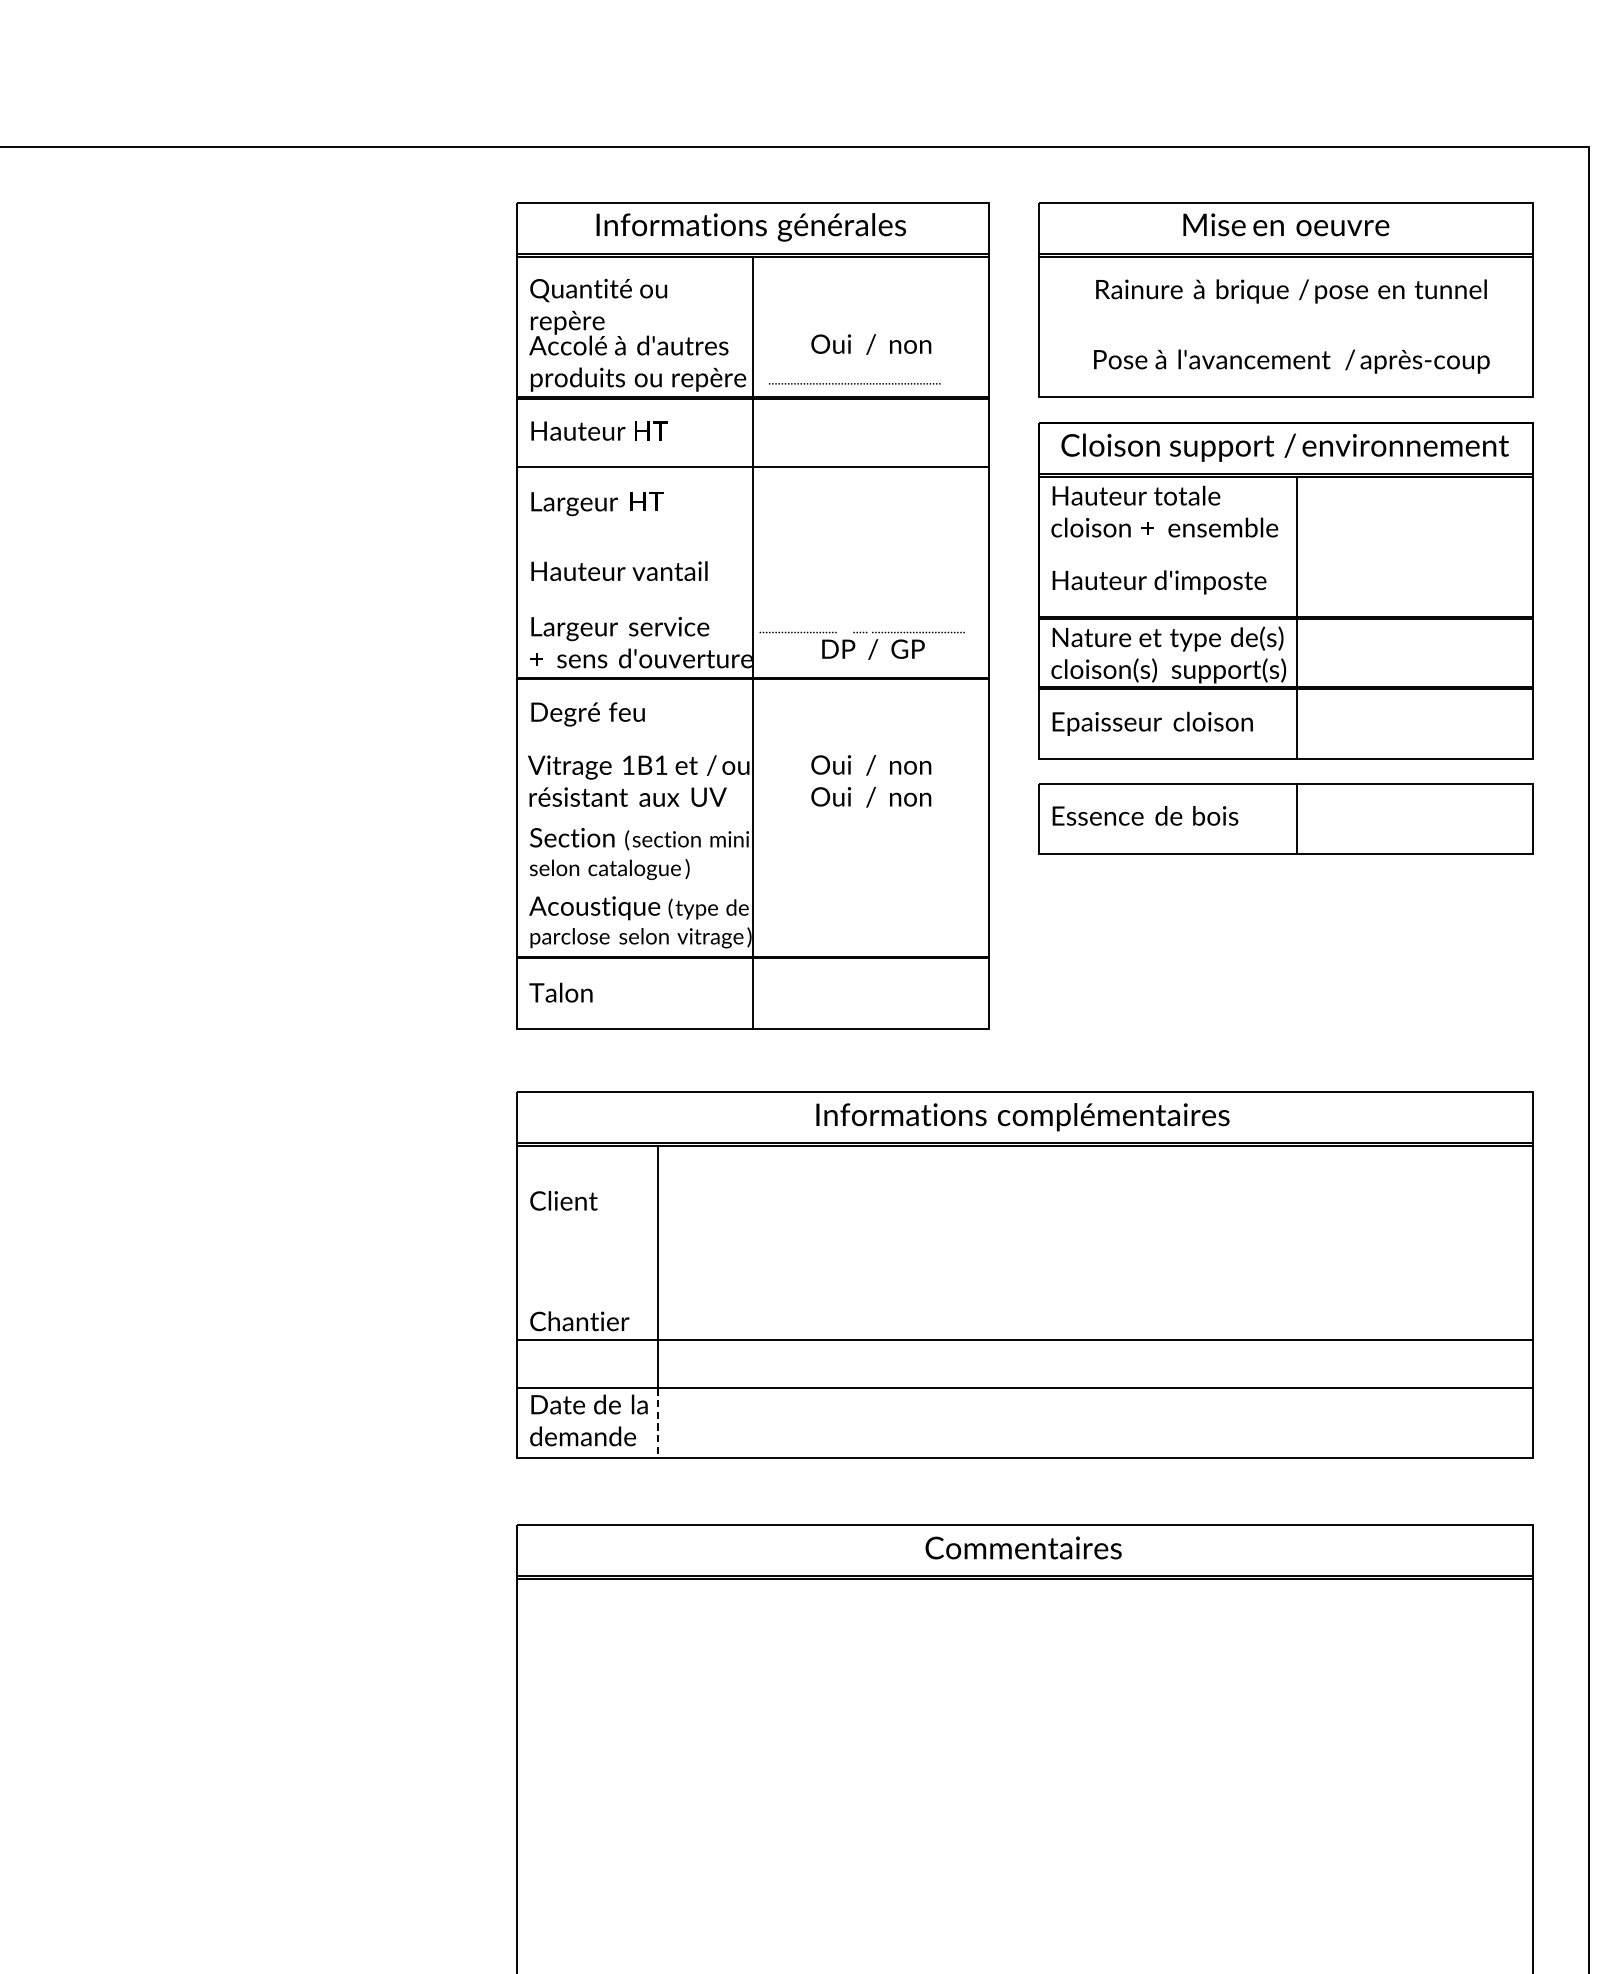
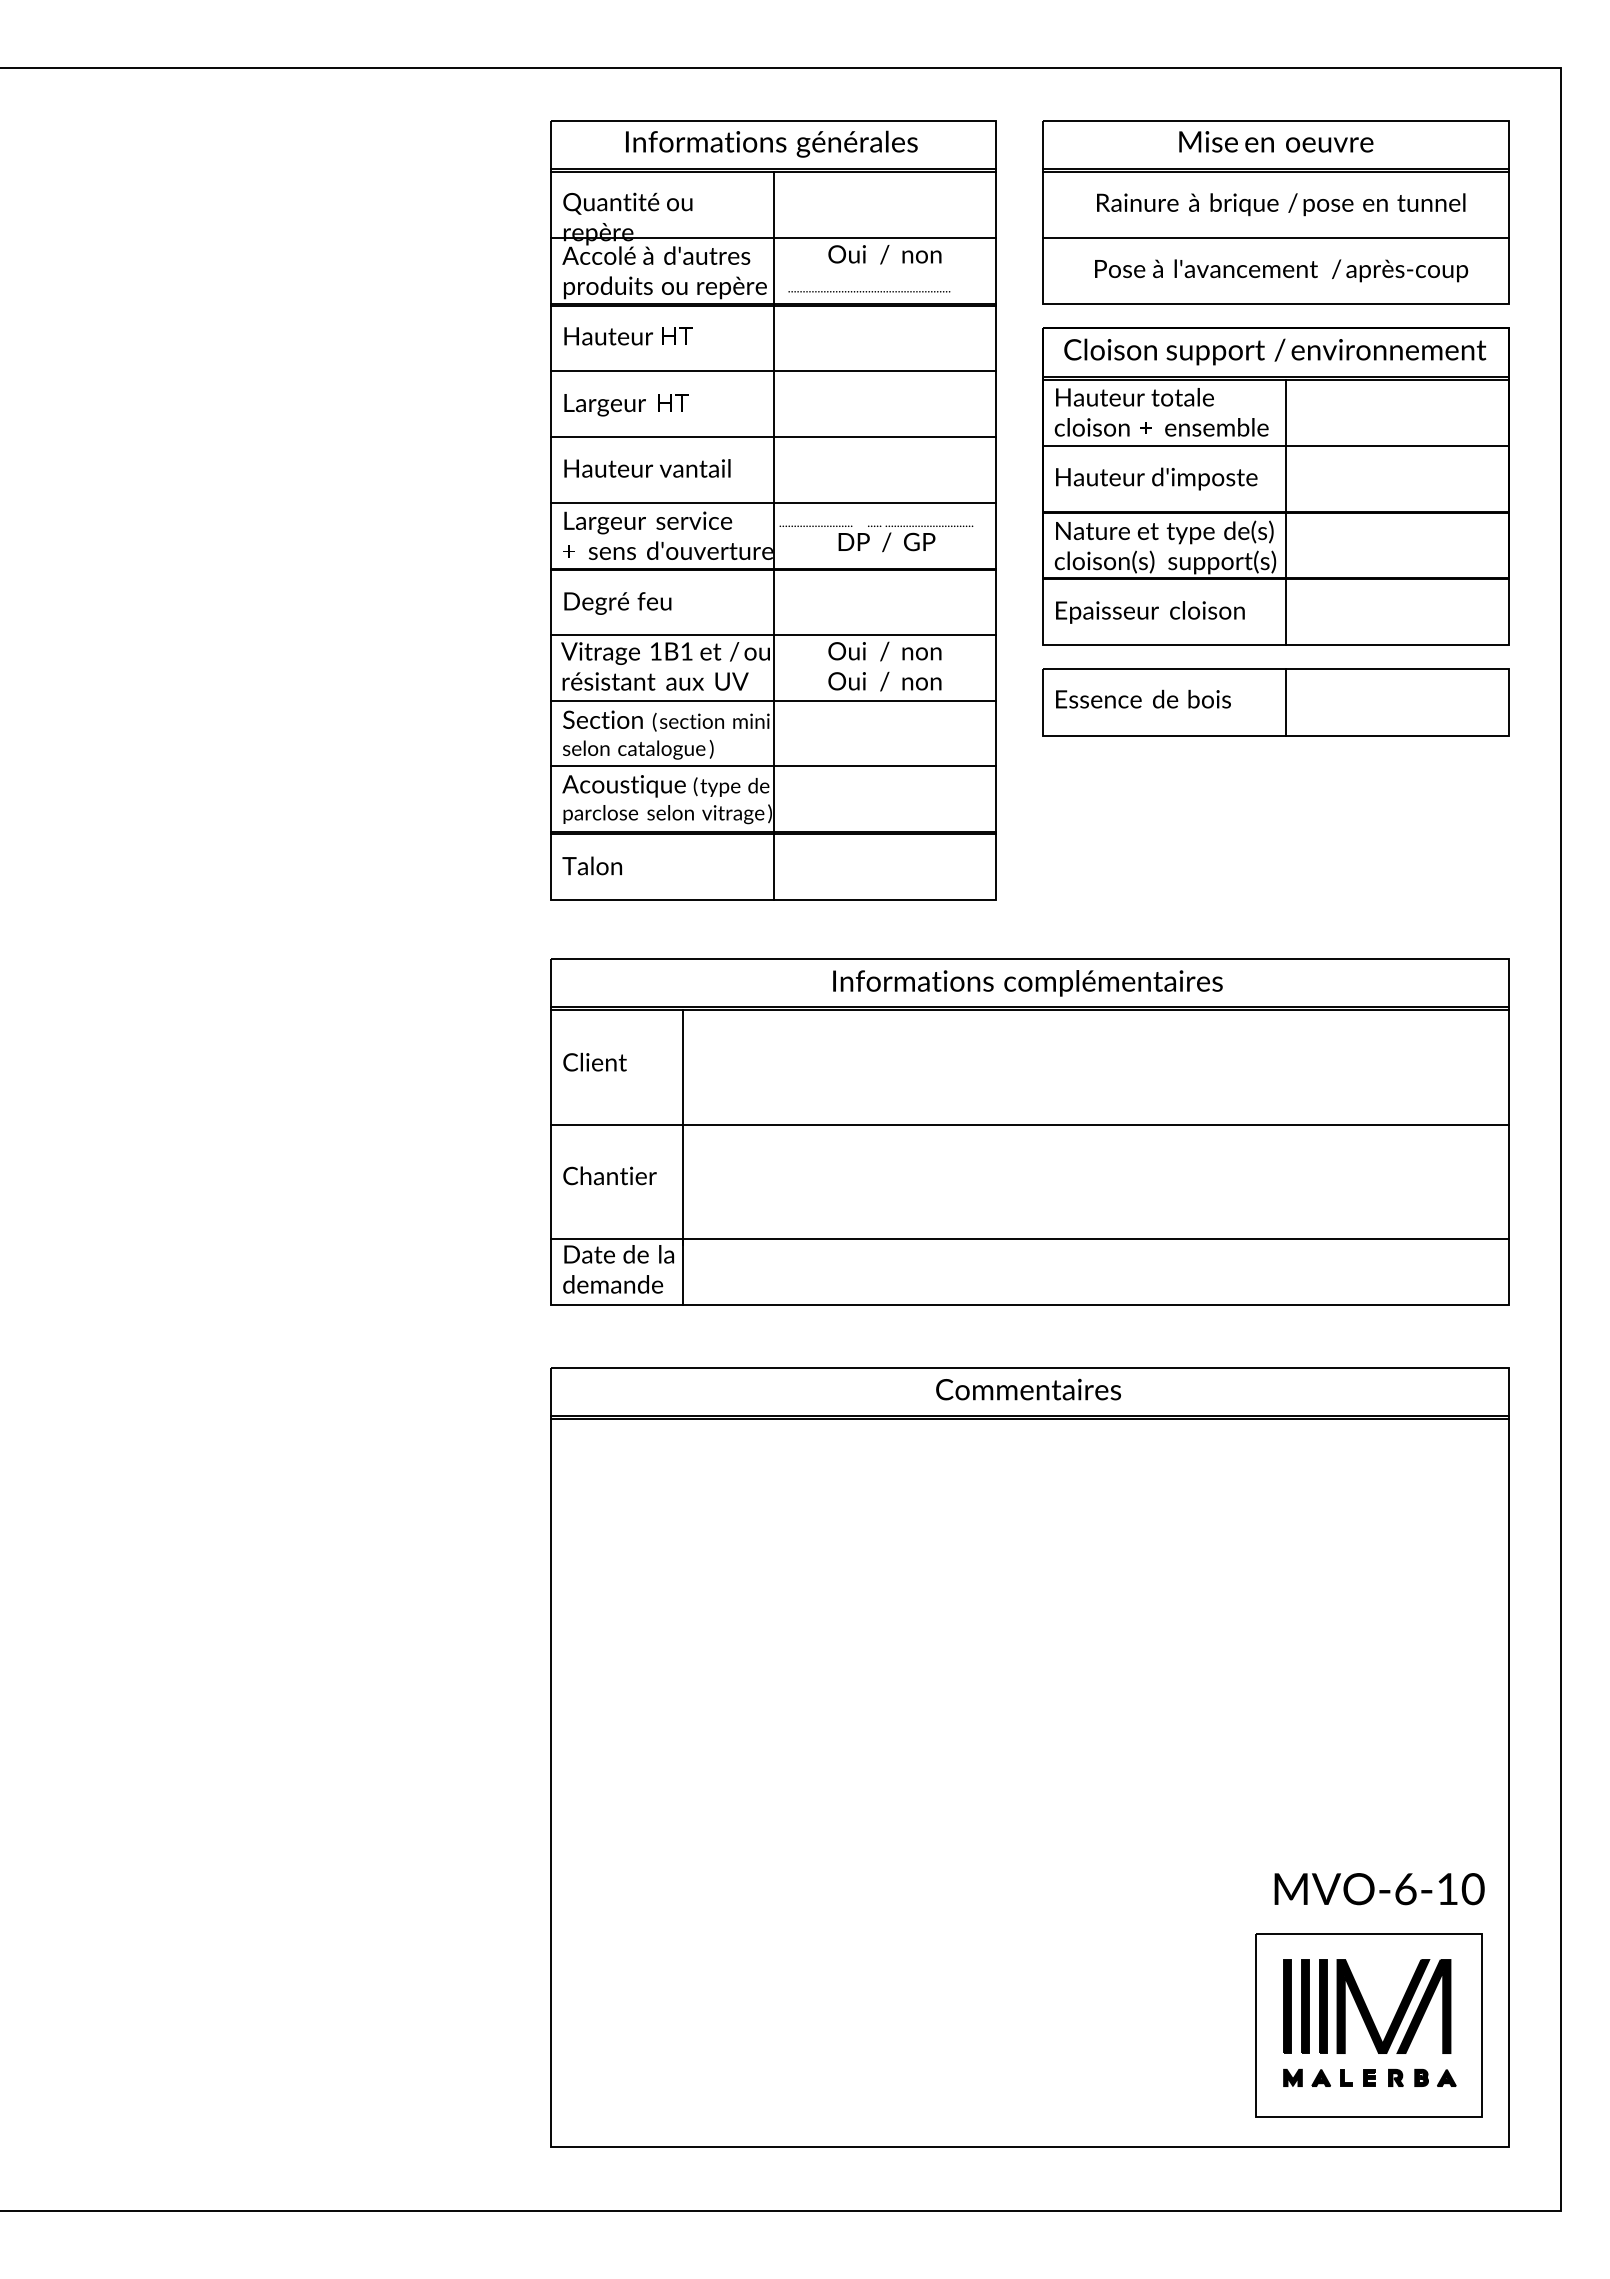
line: (753, 327) -> (773, 238), added
line: (1285, 327) -> (1275, 238), added
line: (753, 537) -> (773, 436), added
line: (1285, 546) -> (1275, 445), added
line: (753, 607) -> (773, 502), added
line: (753, 748) -> (773, 635), added
line: (753, 818) -> (773, 701), added
line: (753, 887) -> (773, 766), added
line: (1024, 1340) -> (1029, 1124), moved
line: (657, 1423) -> (683, 1272), dashed -> solid

